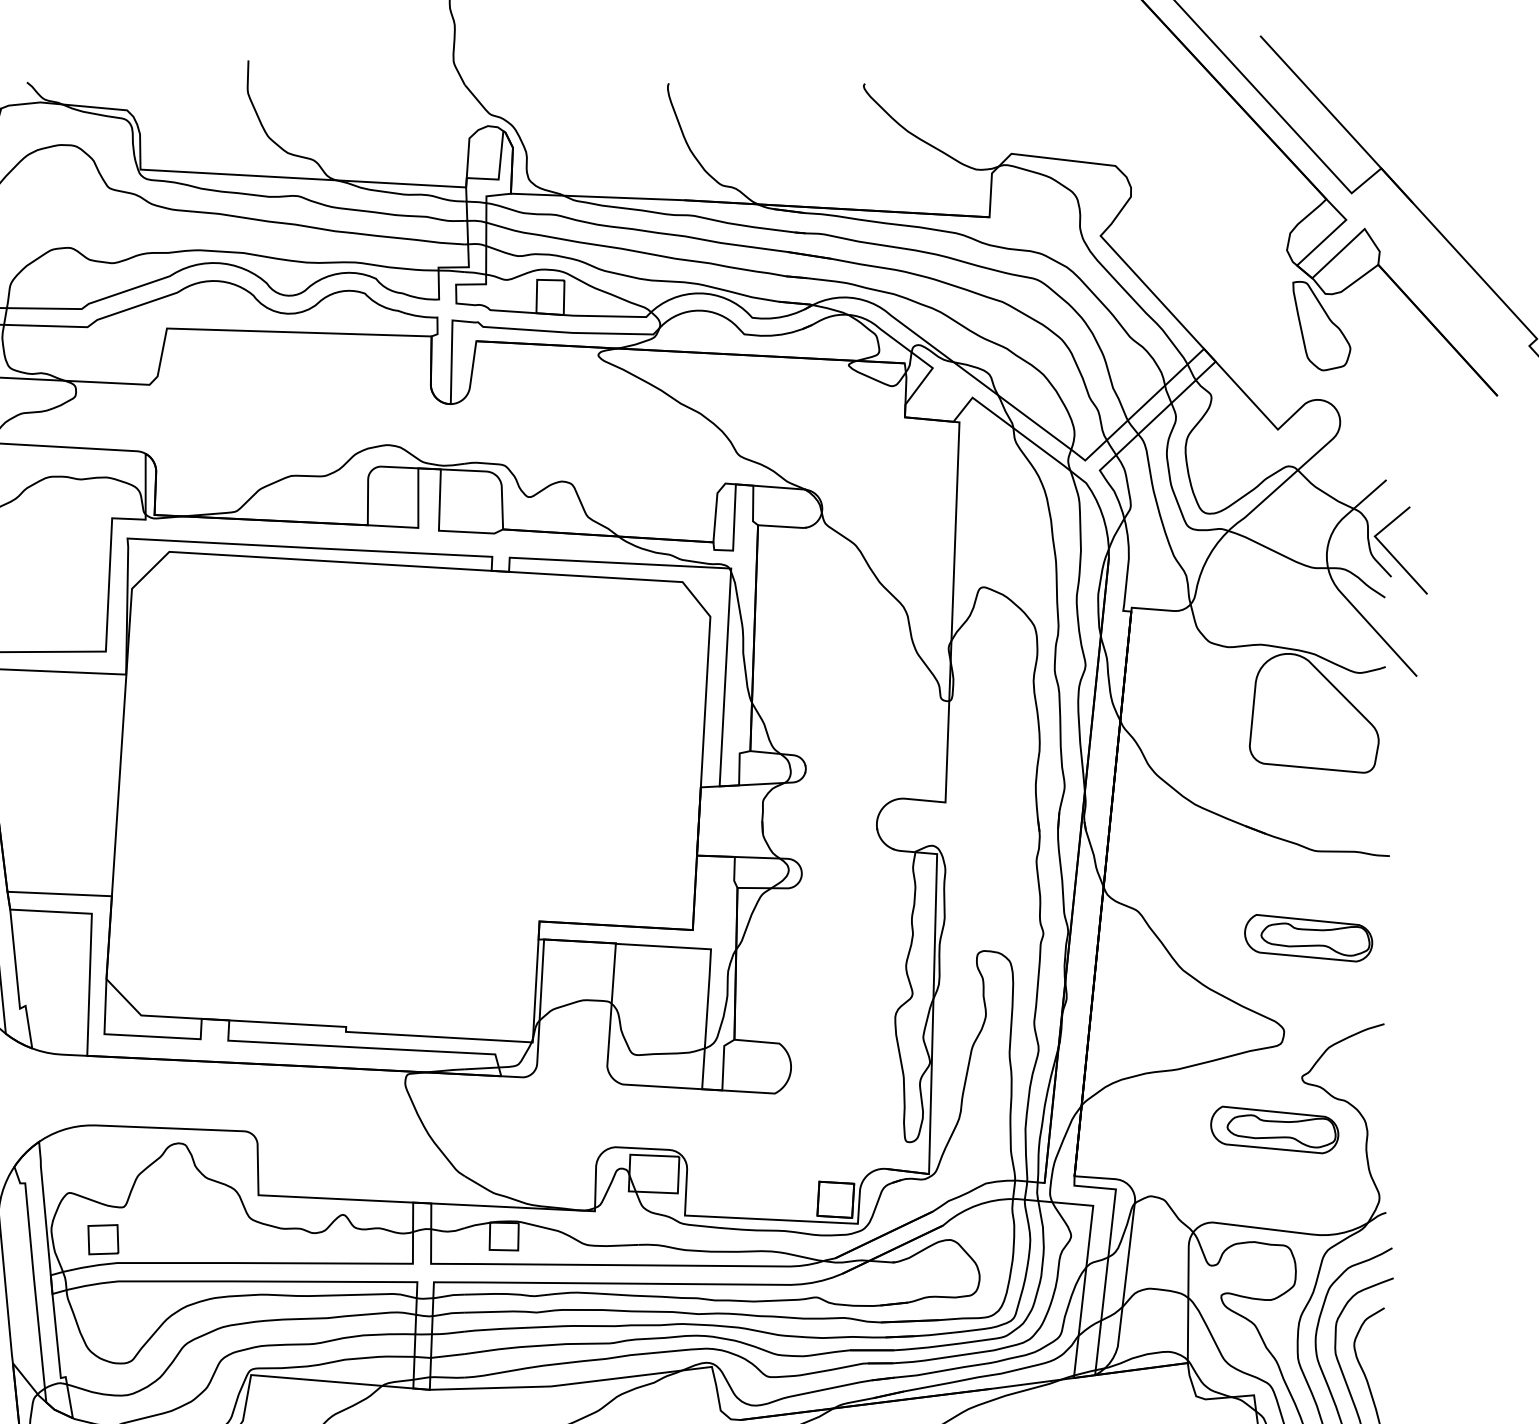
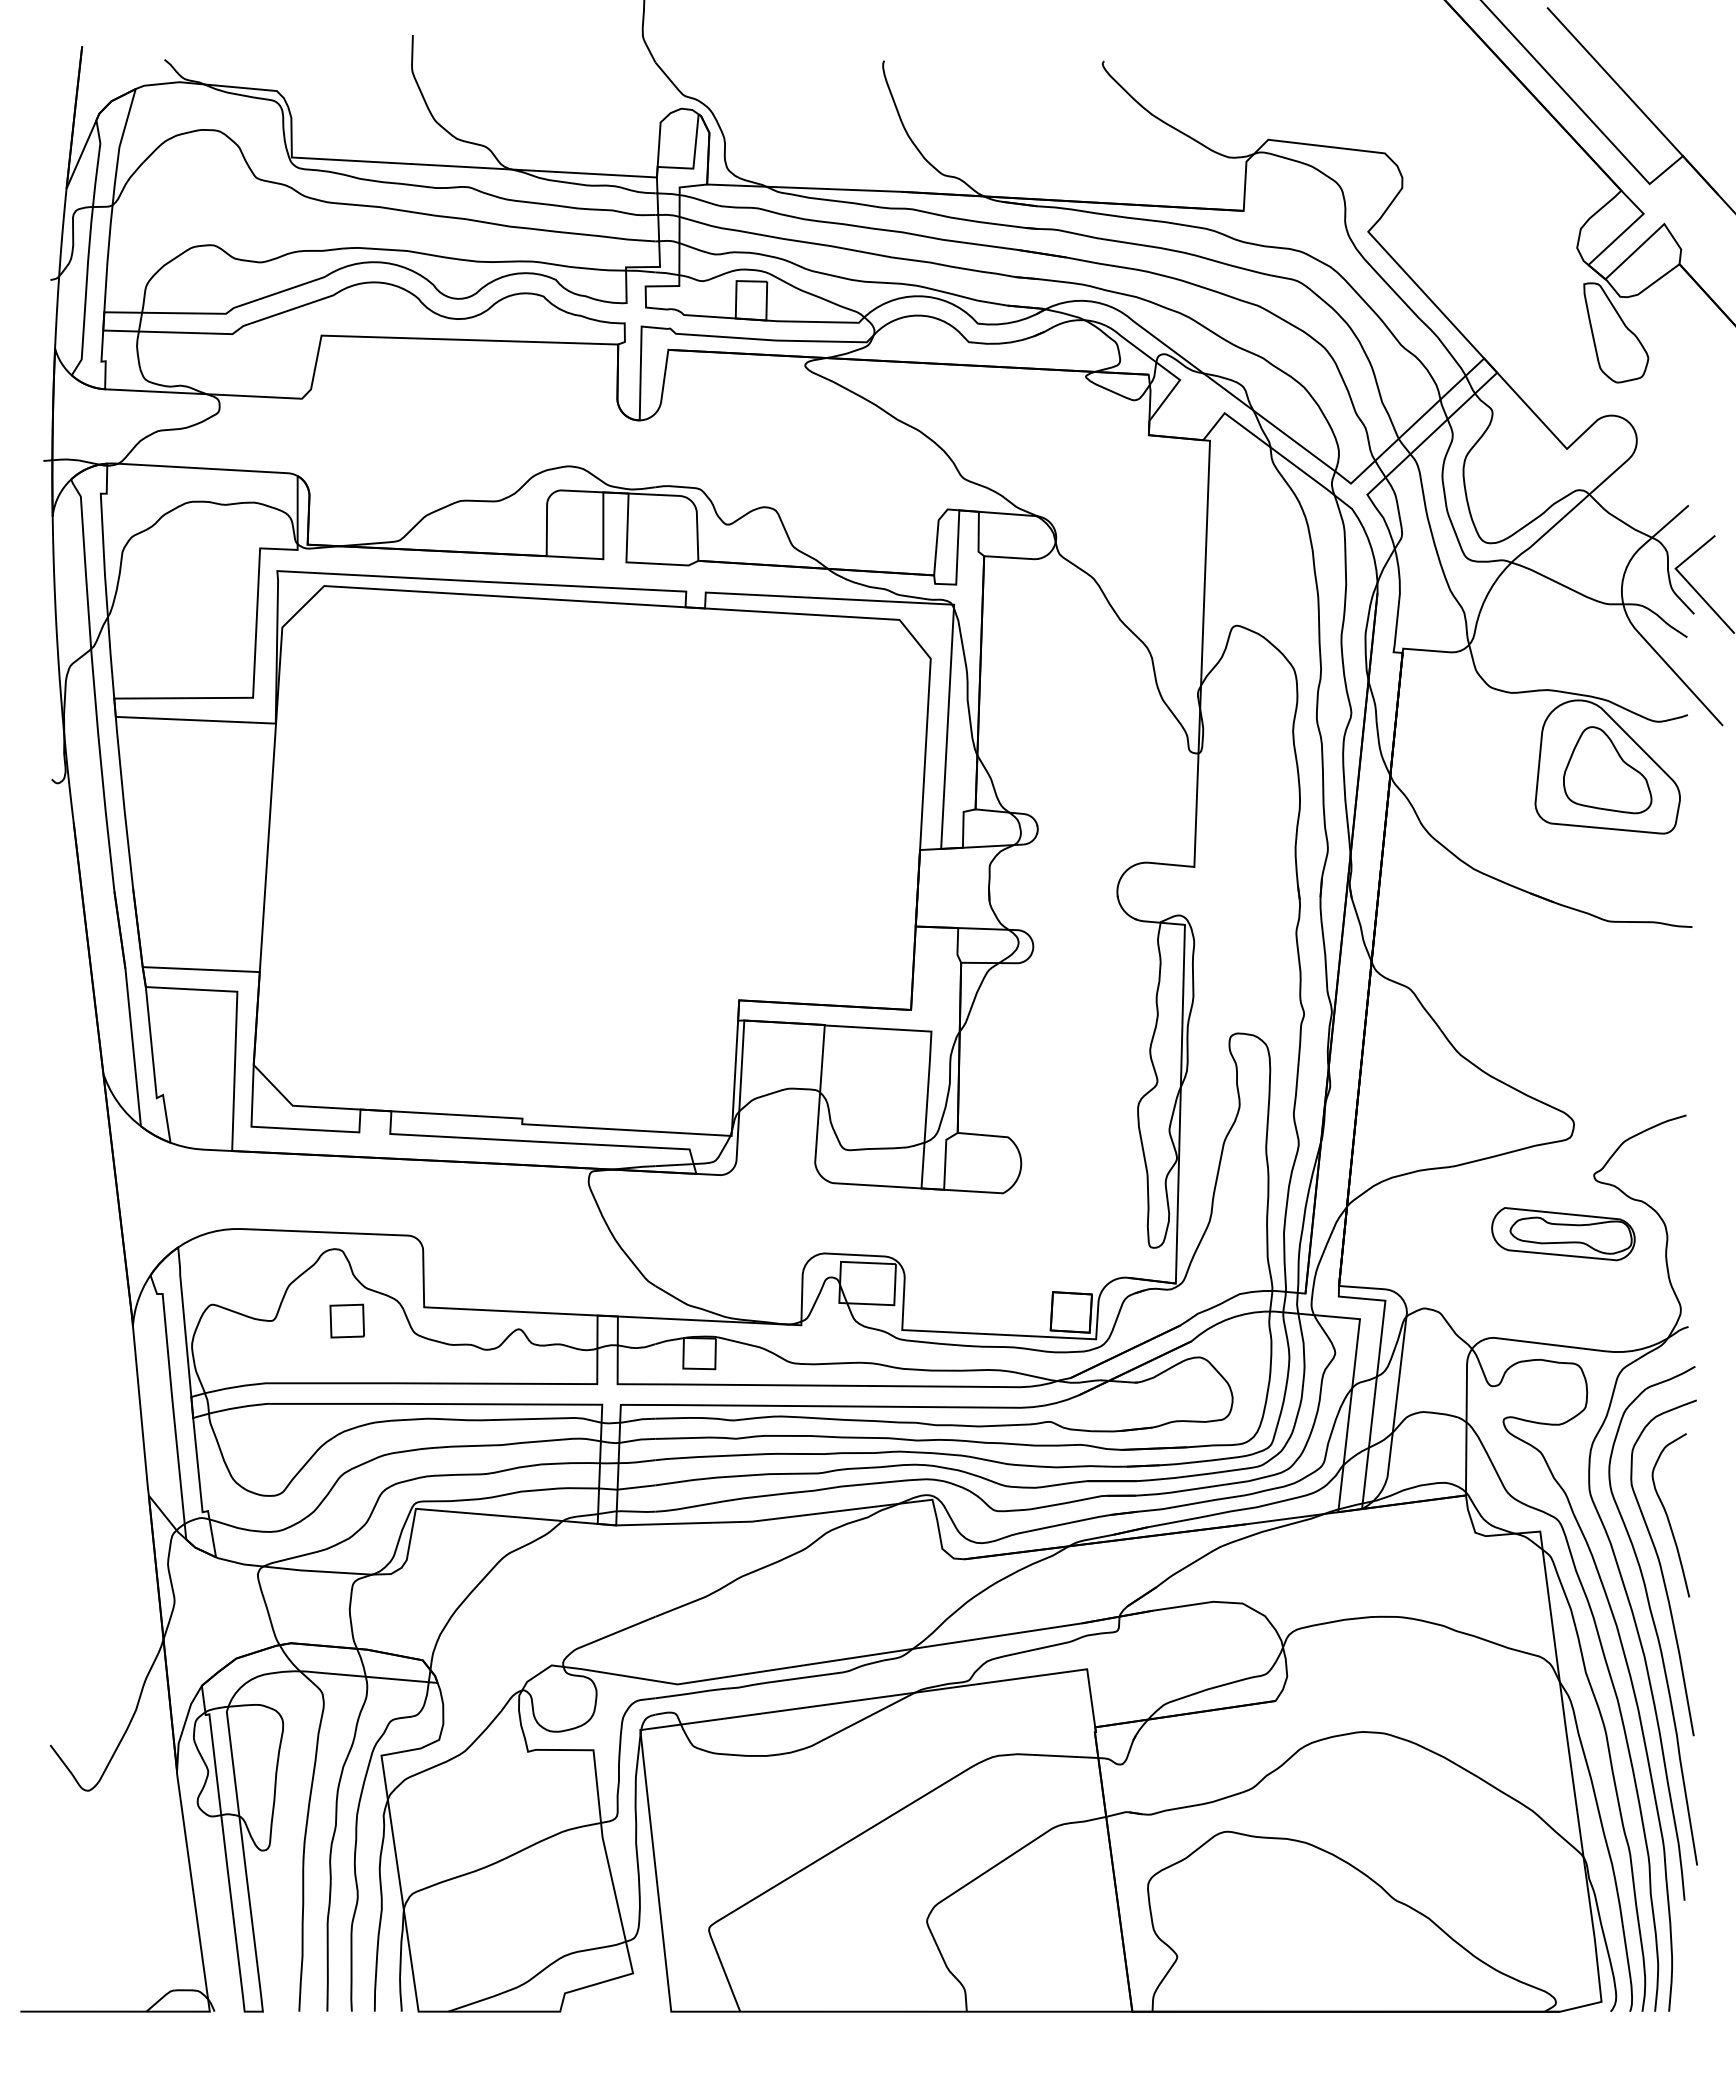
part: (1314, 716) -> (1607, 770), added
part: (1308, 938) -> (1601, 1019), removed
part: (102, 1239) -> (346, 1320), moved

